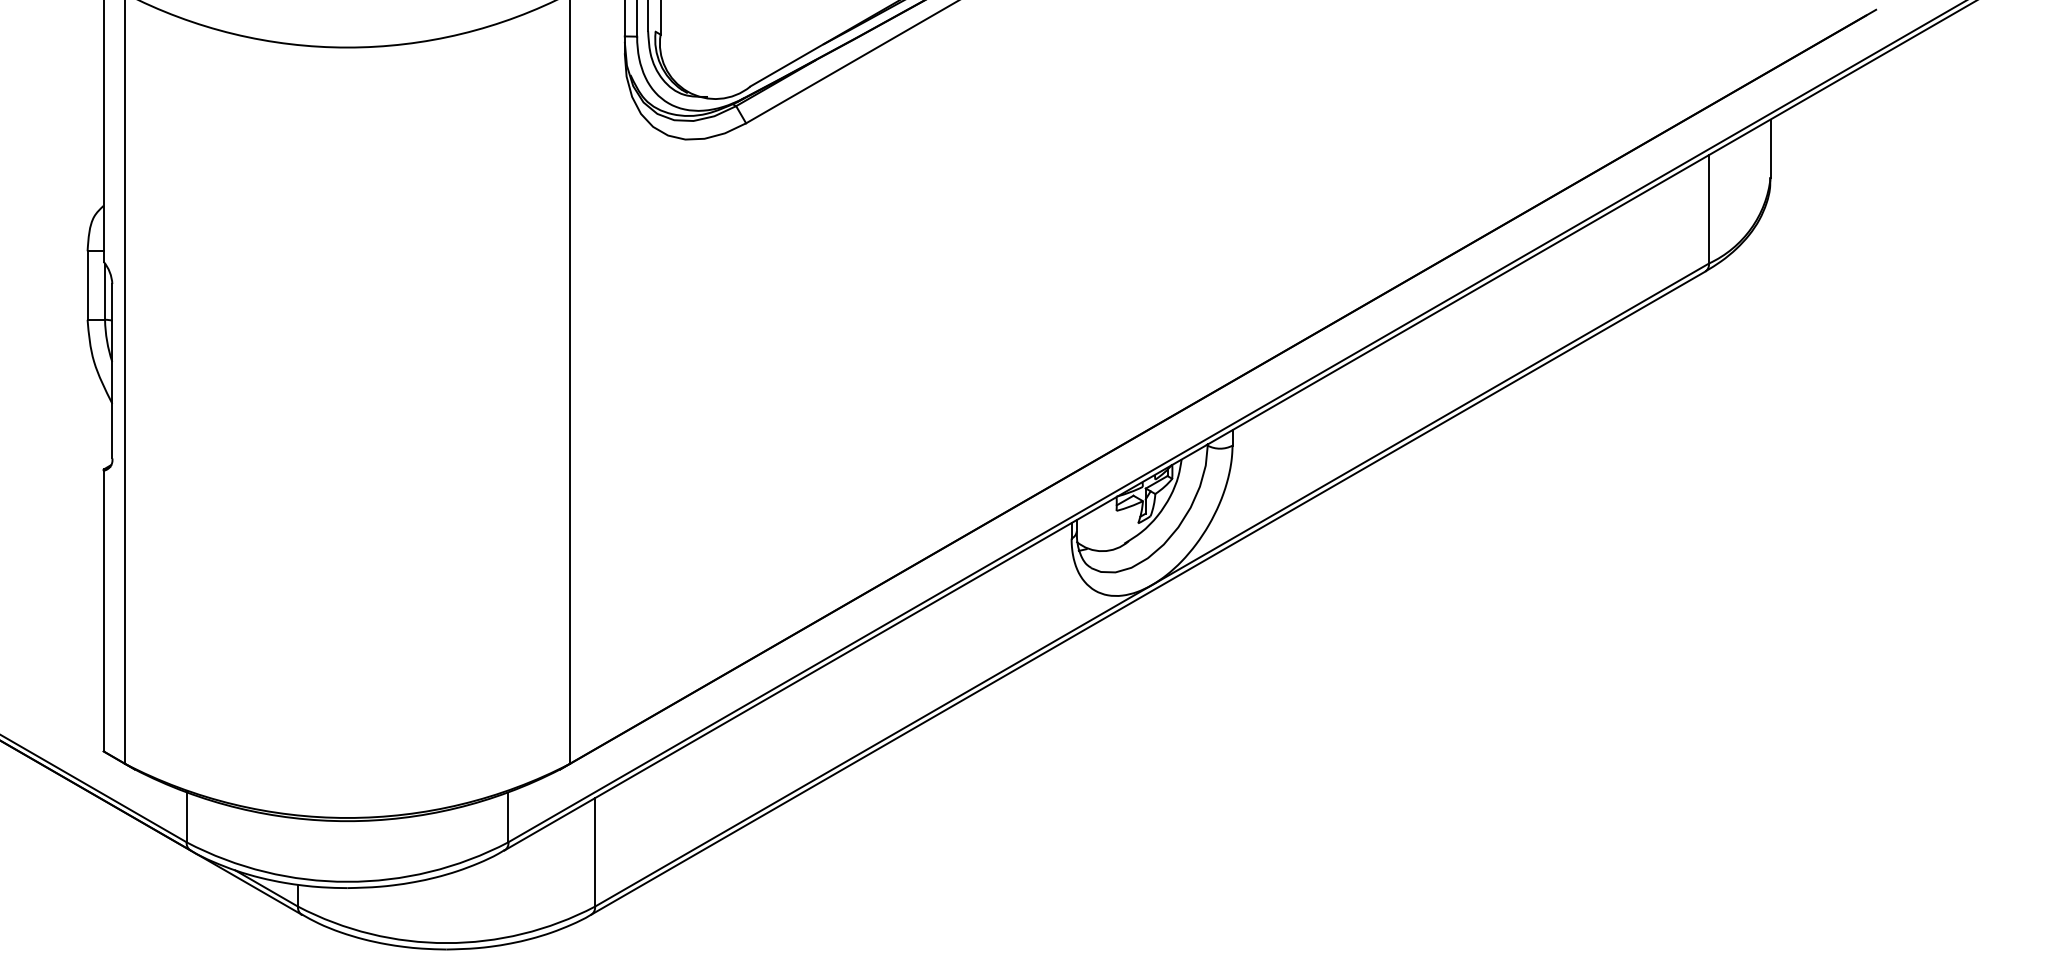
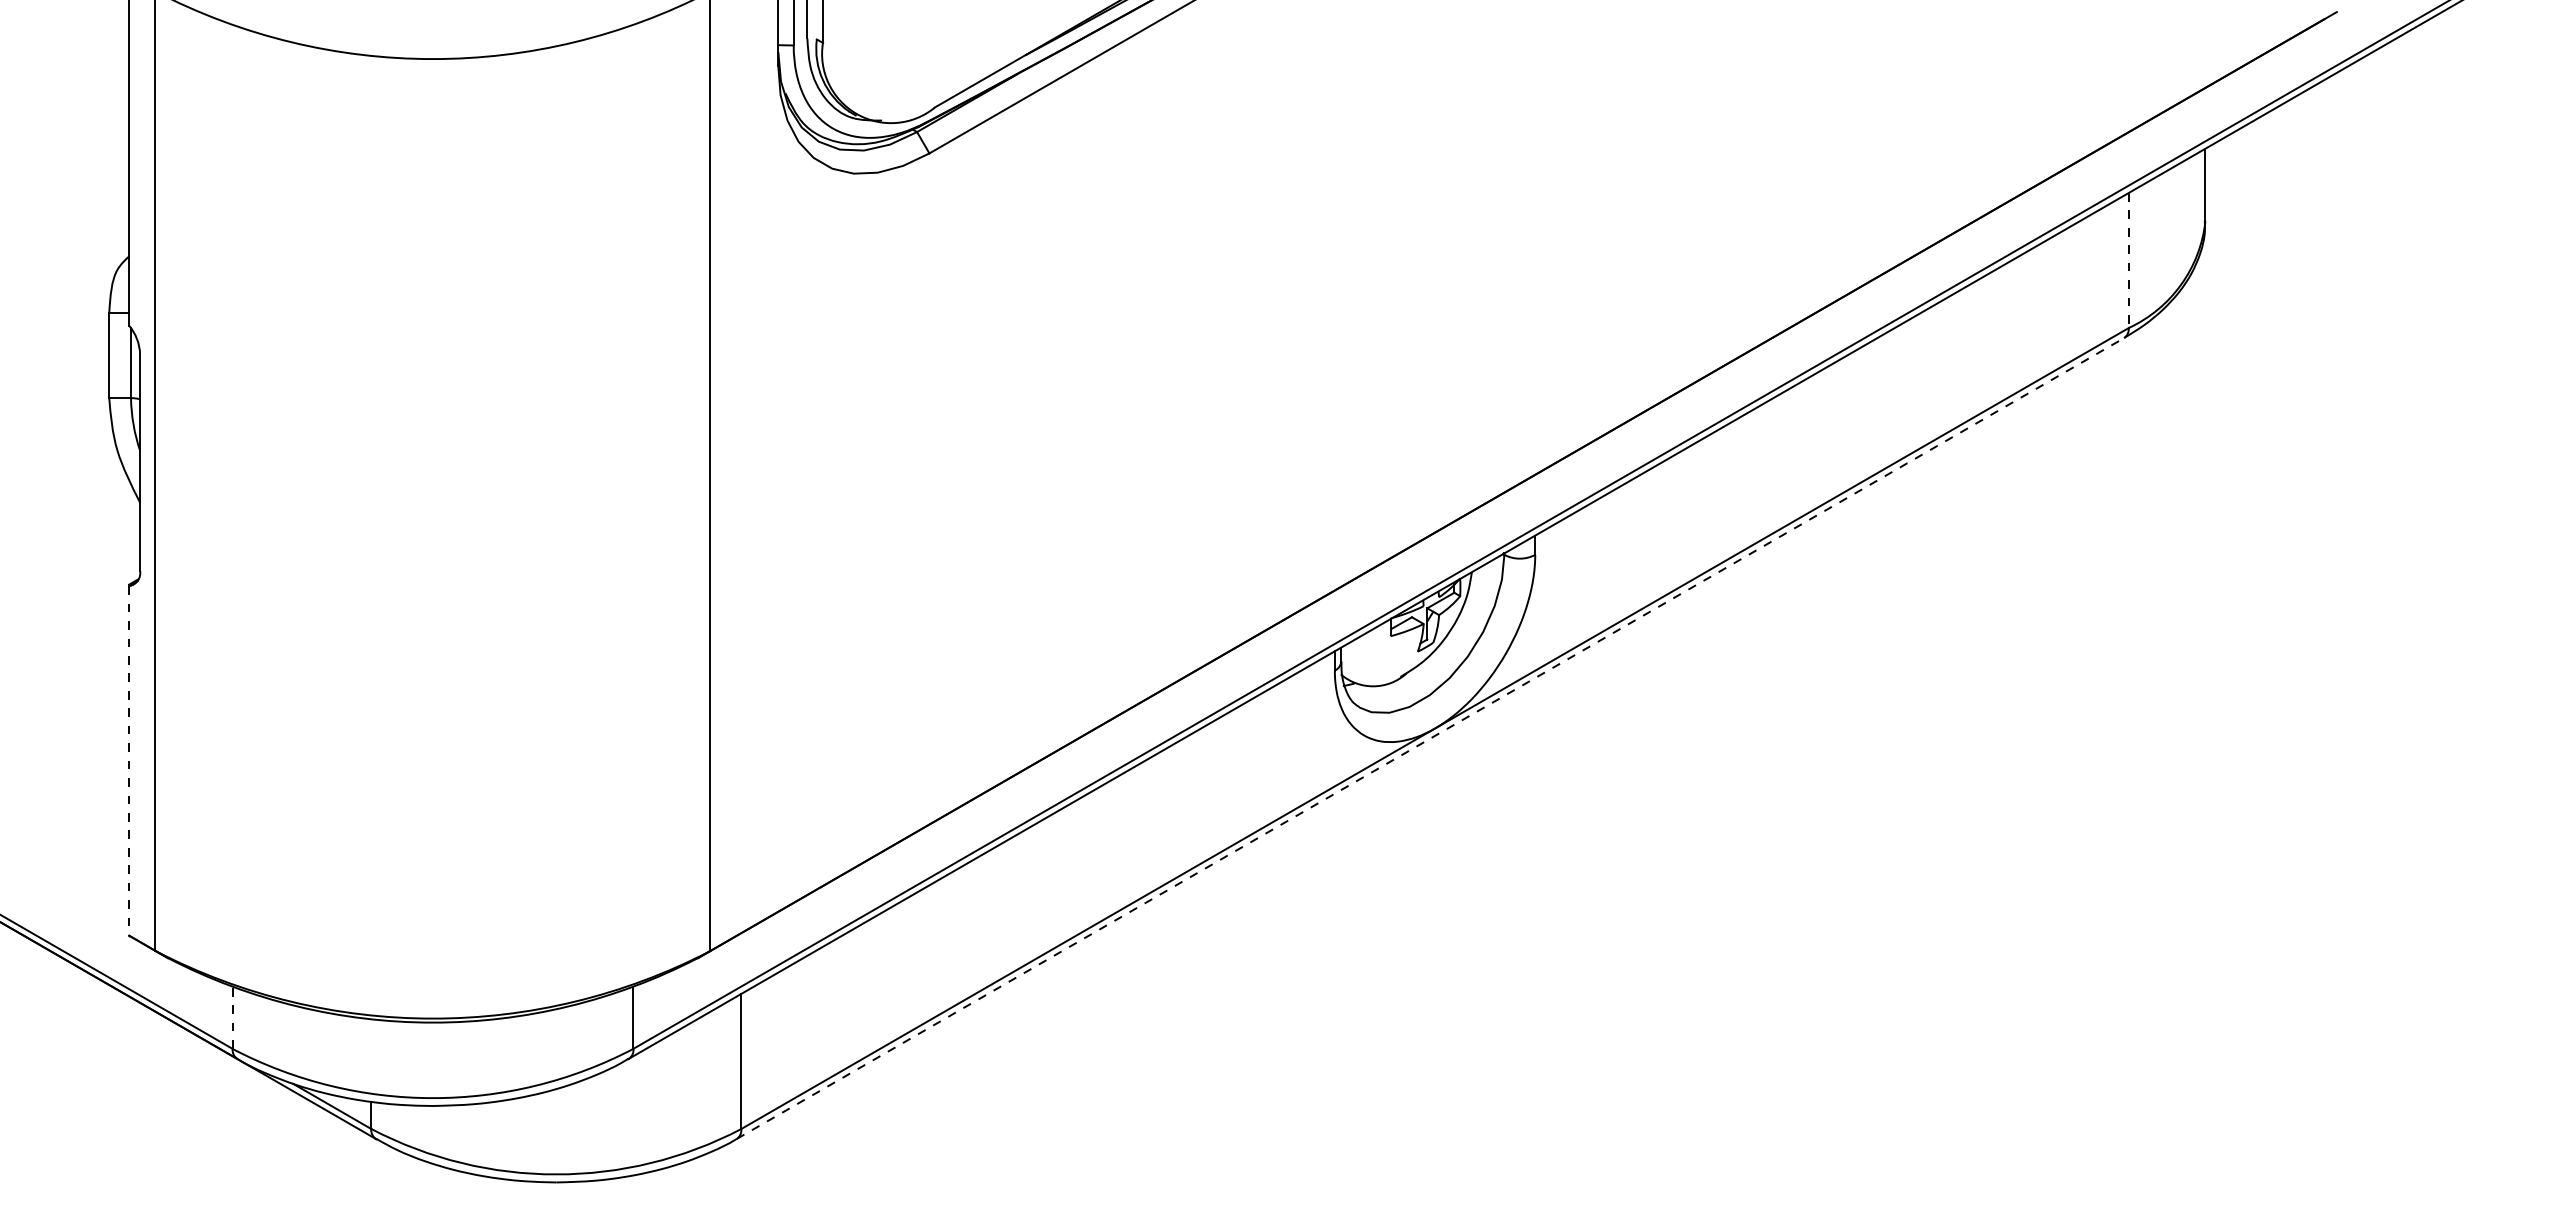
line: (1708, 209) -> (2128, 260), solid -> dashed
line: (1148, 593) -> (1430, 738), solid -> dashed
line: (103, 611) -> (129, 761), solid -> dashed
line: (186, 817) -> (232, 1017), solid -> dashed

